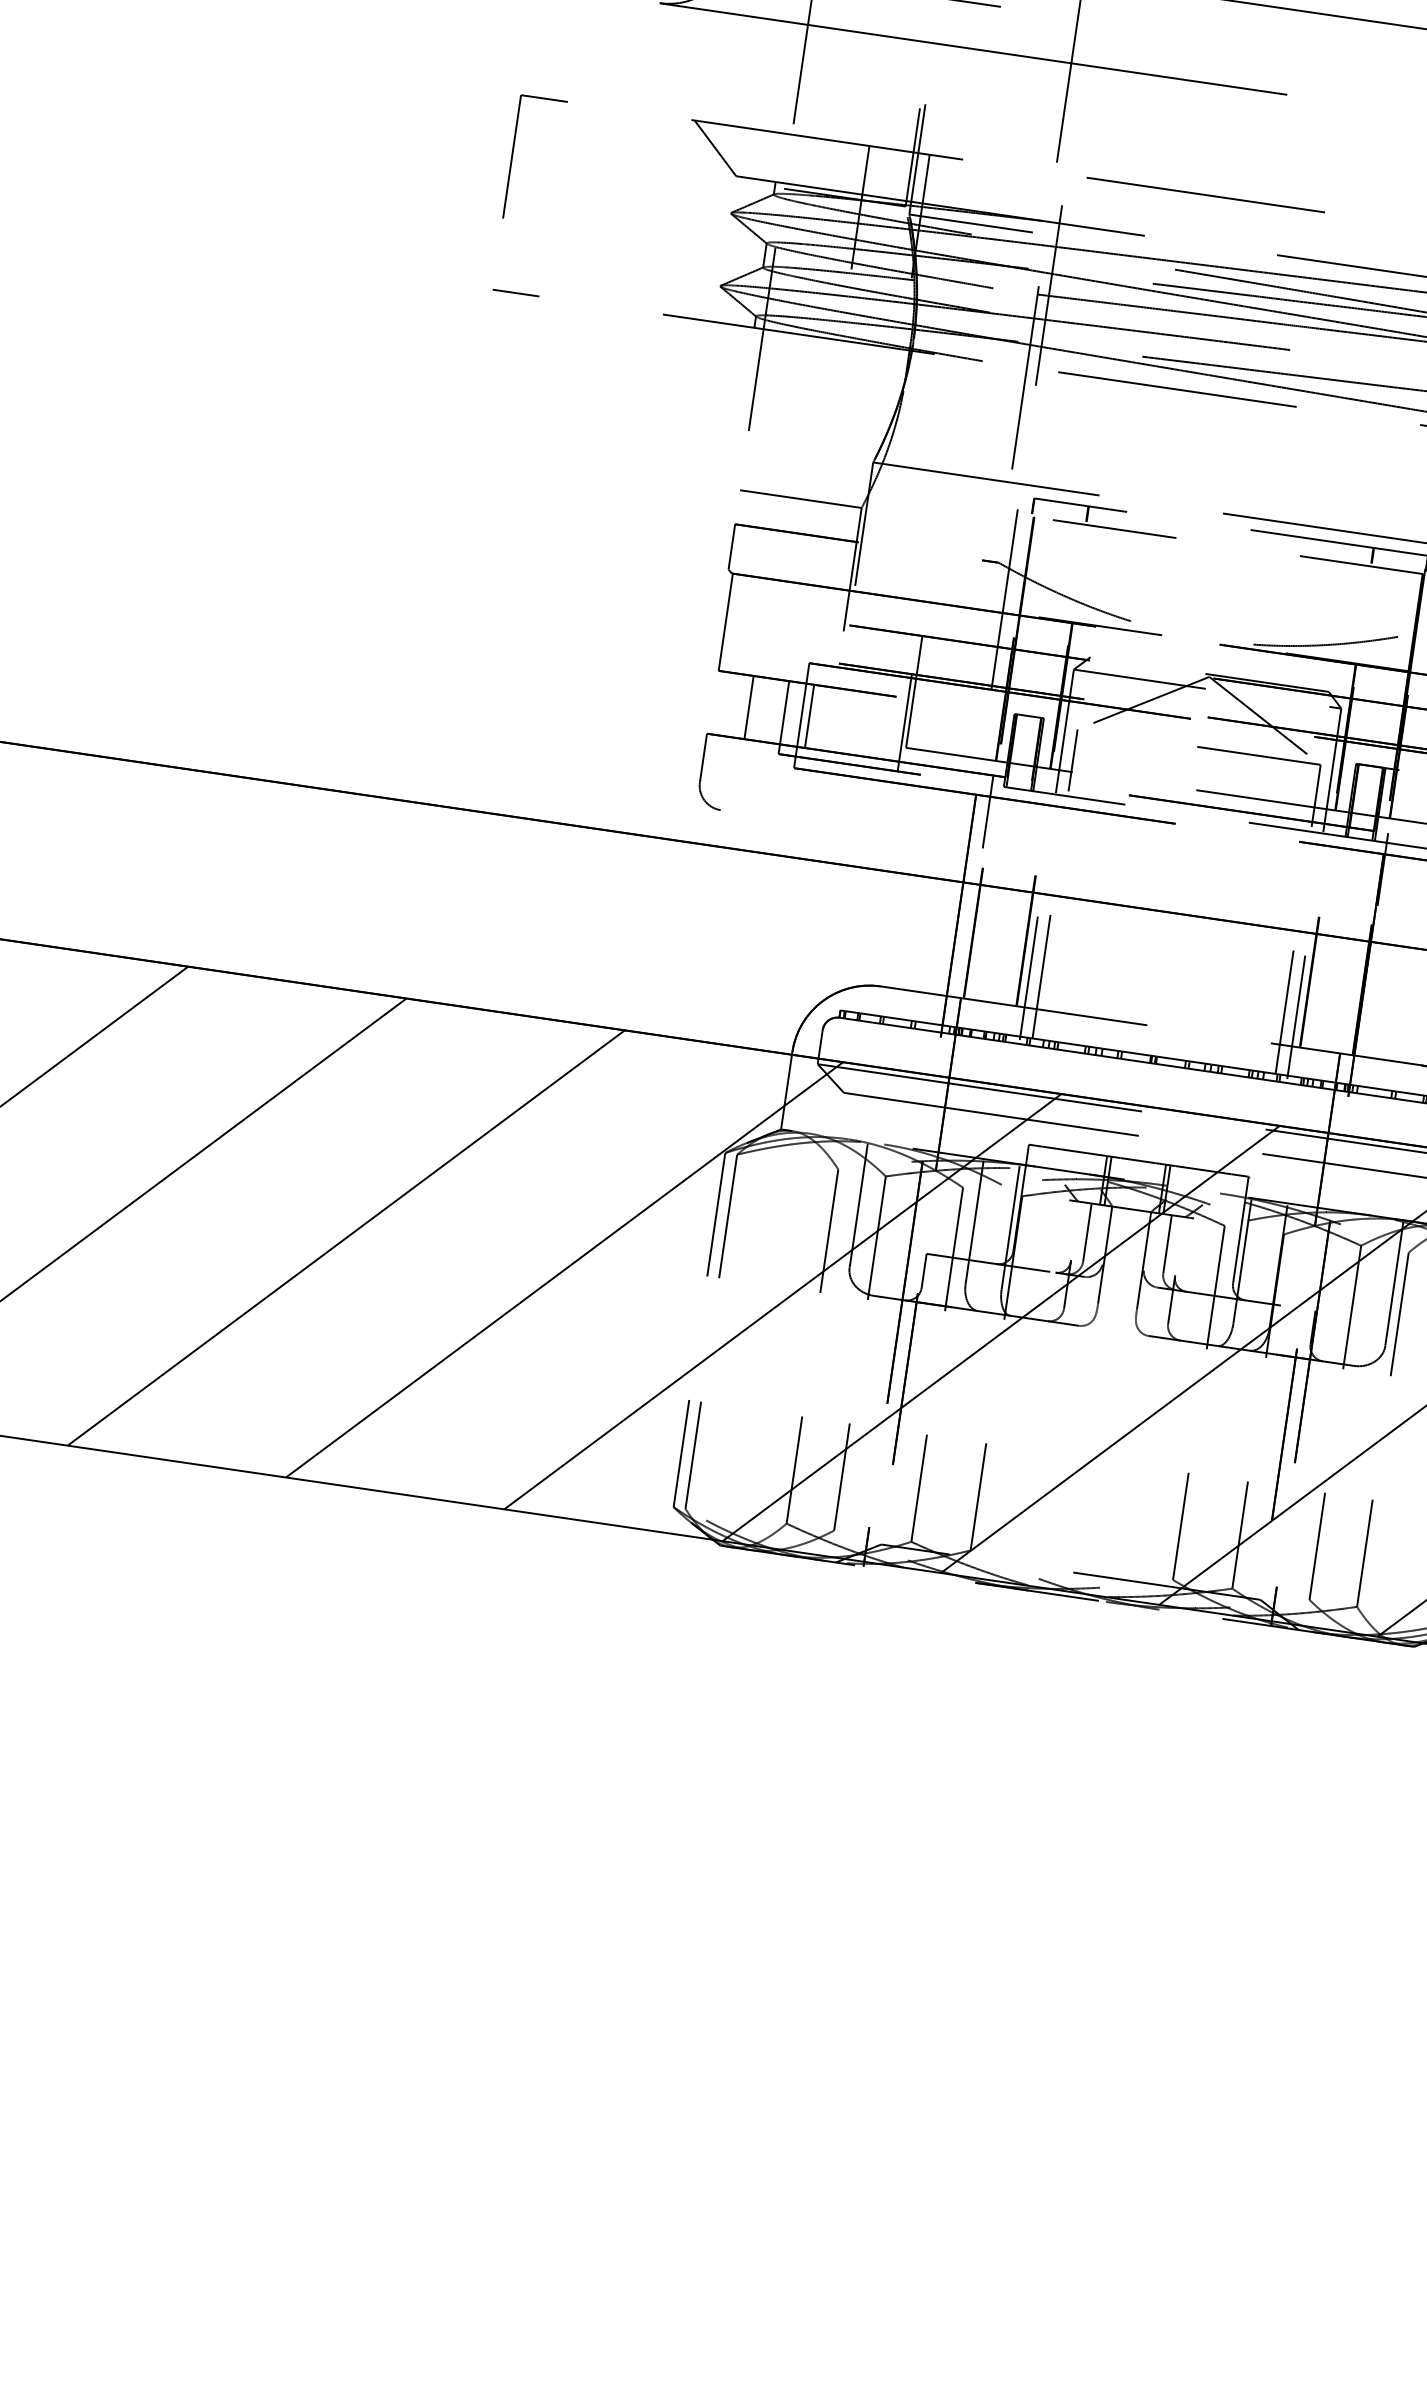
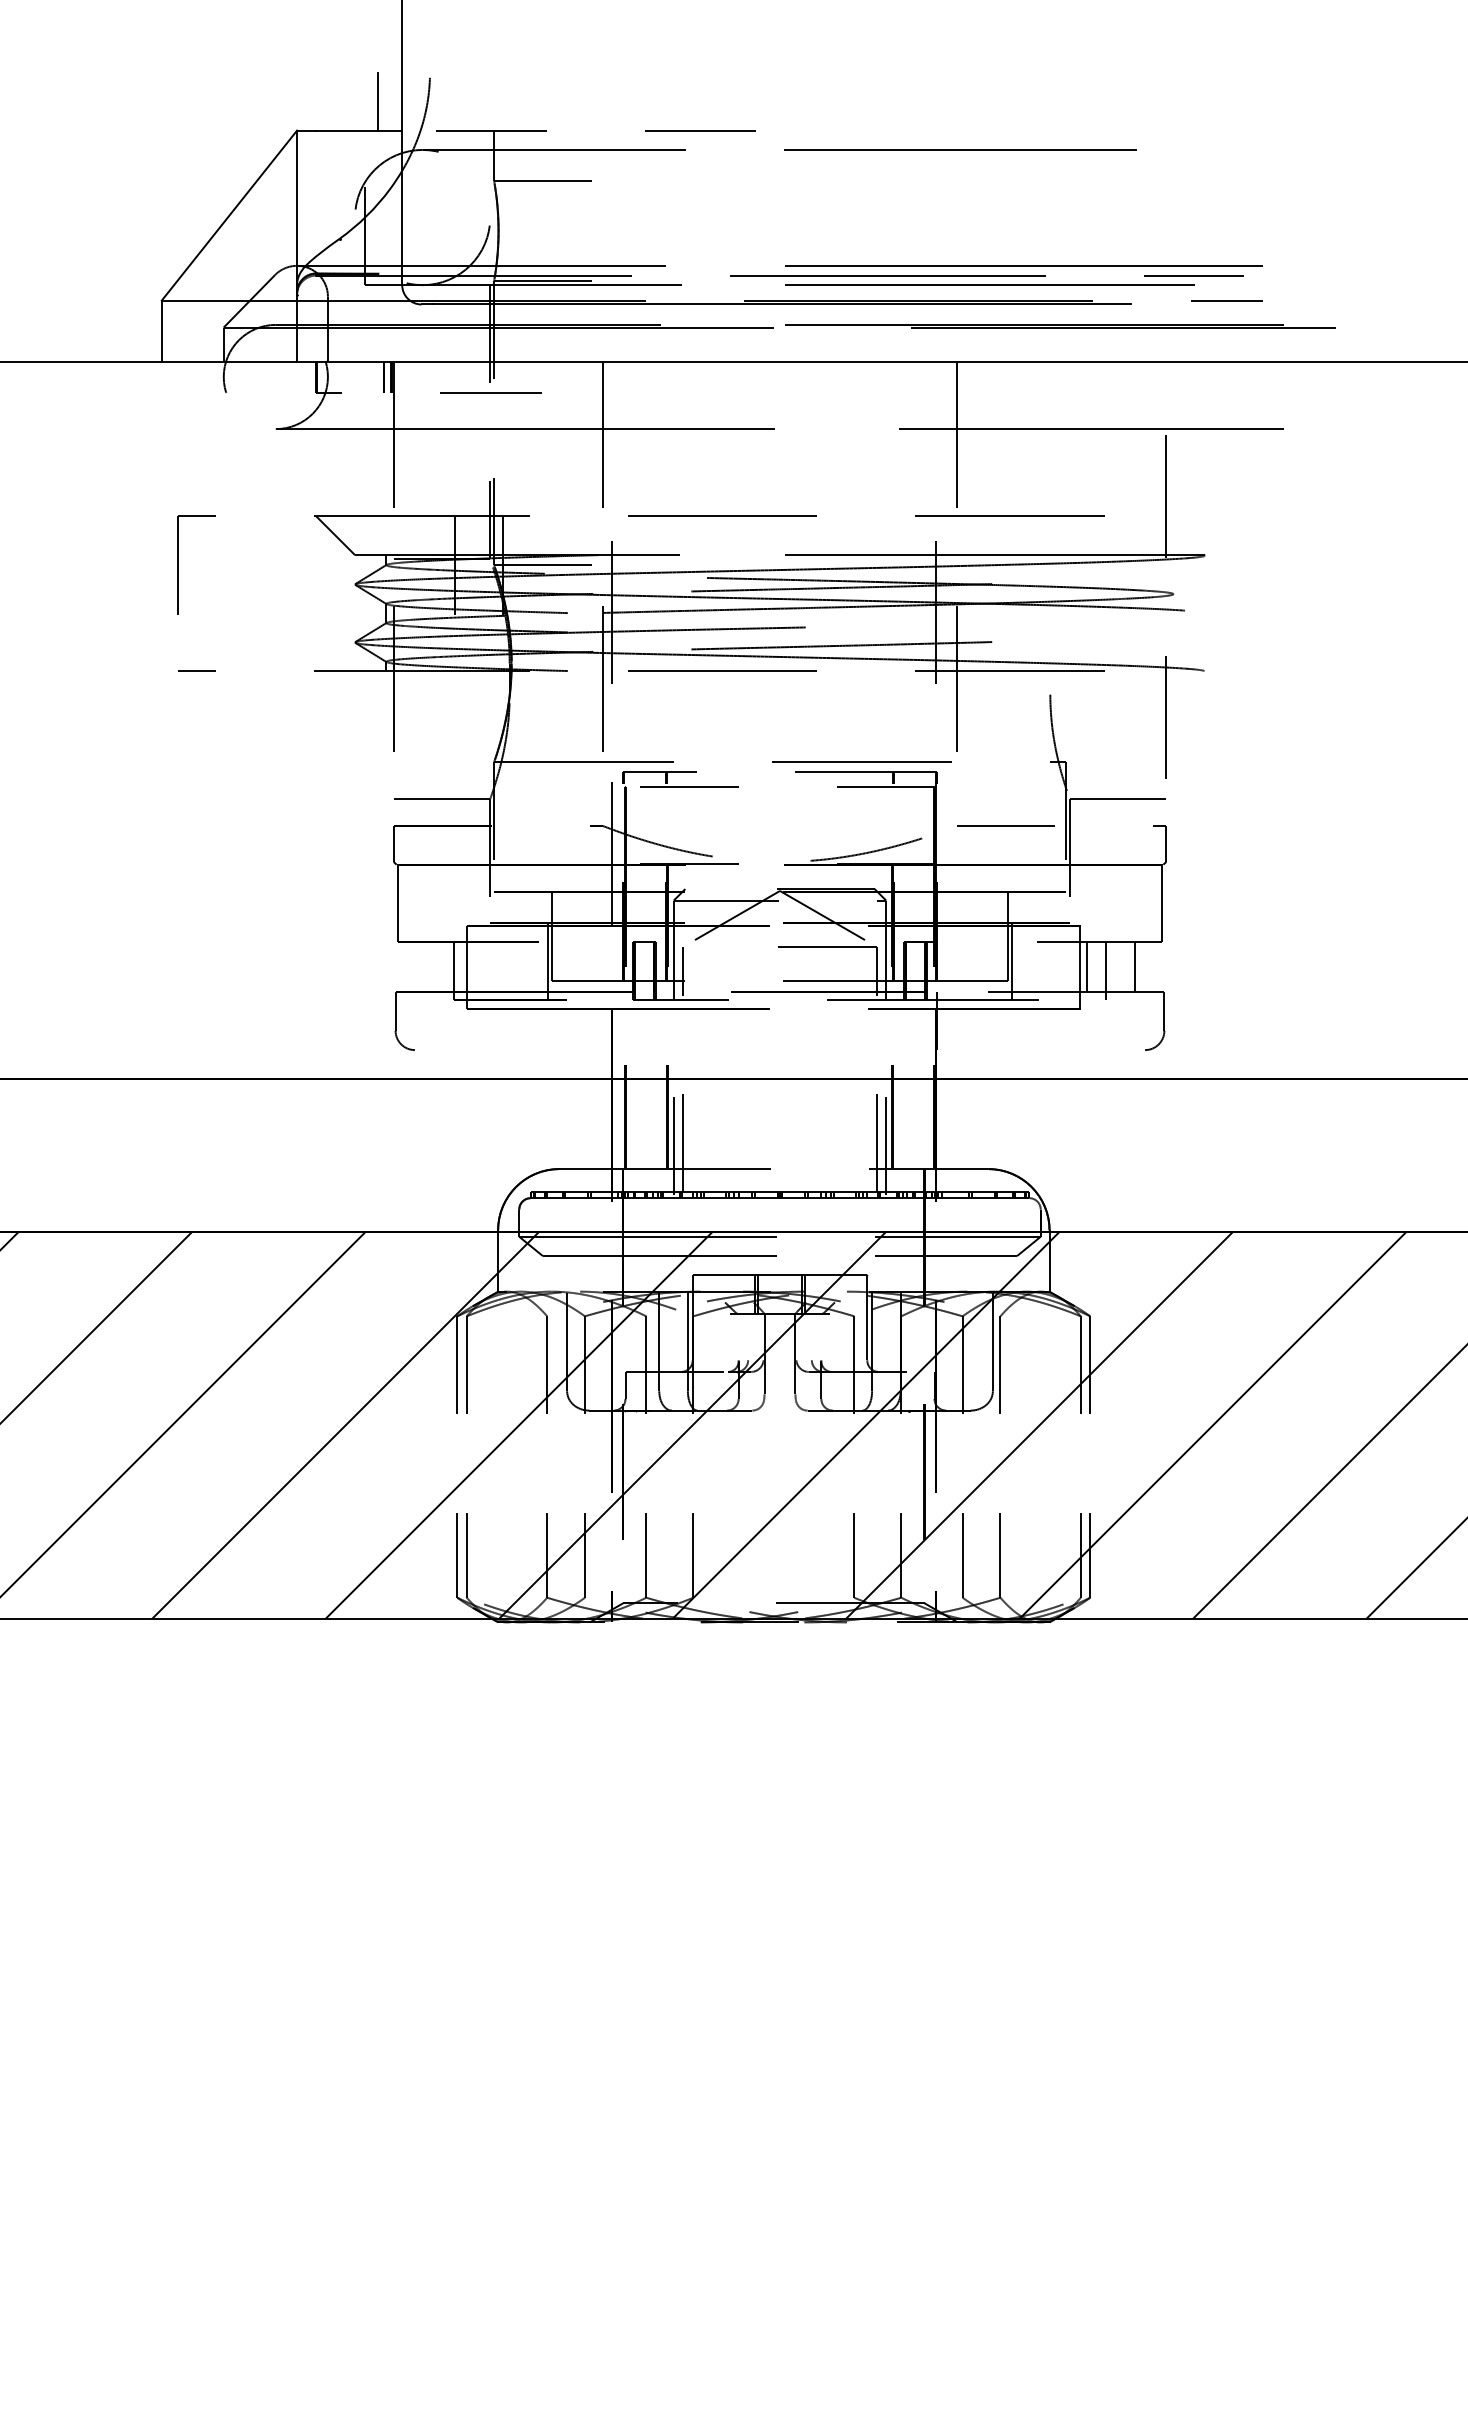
line: (749, 706) -> (425, 966), removed
line: (809, 715) -> (473, 966), removed
line: (988, 812) -> (623, 1021), removed
line: (1087, 1233) -> (748, 1337), removed
line: (1167, 1244) -> (811, 1337), removed

